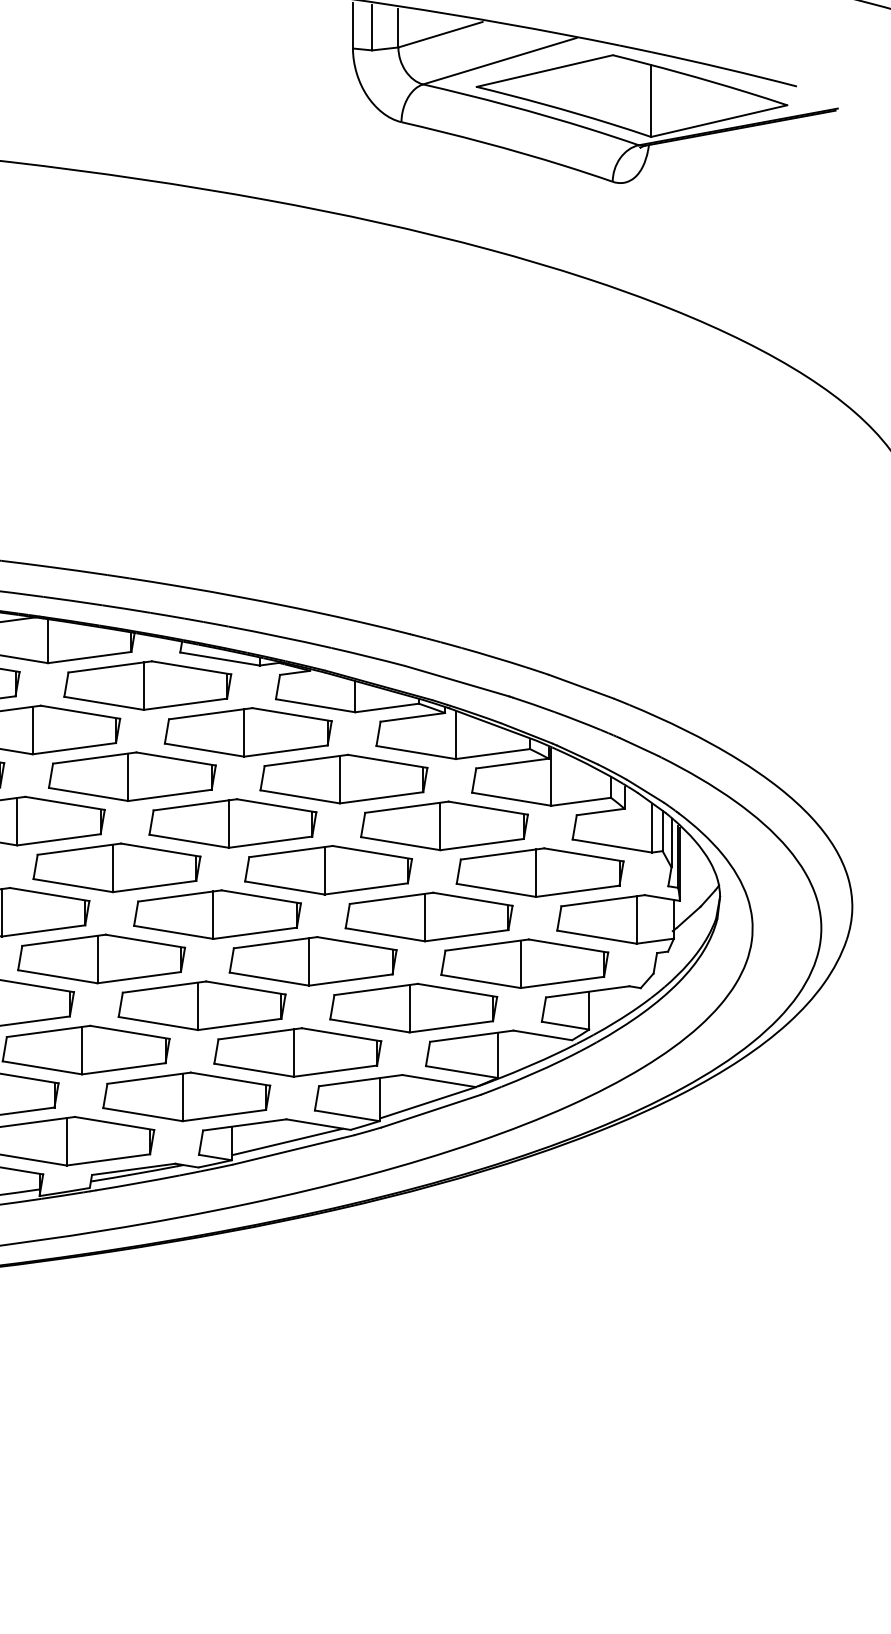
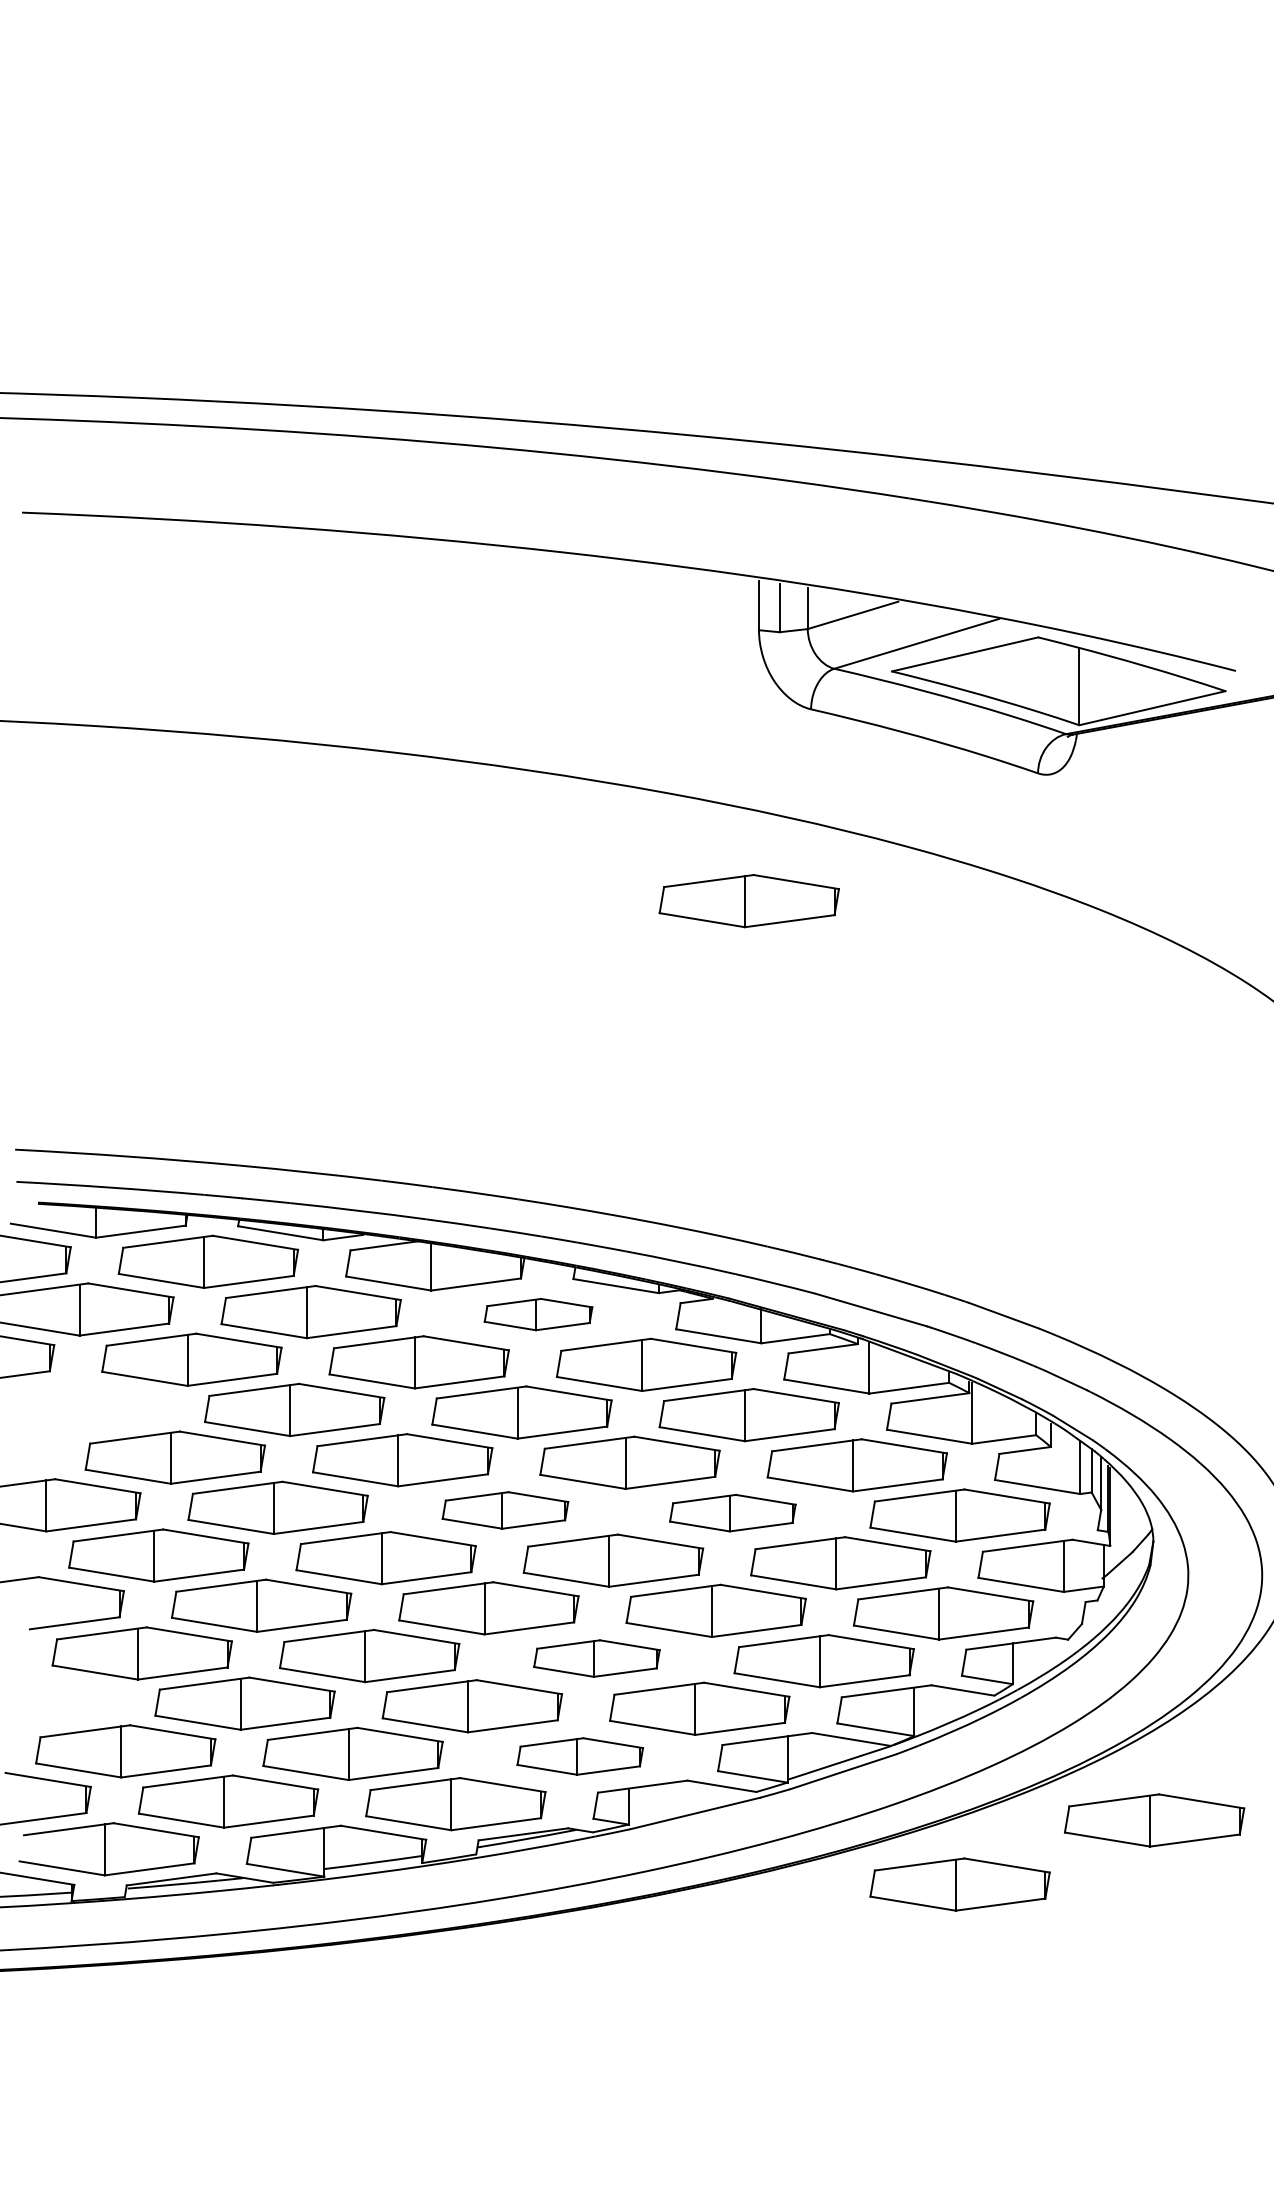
part: (343, 301) -> (748, 901), added
part: (147, 685) -> (538, 1314), size x0.6
part: (117, 867) -> (505, 1510), size x0.7
part: (328, 870) -> (732, 1513), size x0.7
part: (201, 1005) -> (596, 1658), size x0.7
part: (185, 1096) -> (579, 1756), size x0.7
line: (287, 1141) -> (688, 1804), removed
part: (721, 1156) -> (1154, 1820), added
part: (539, 1216) -> (959, 1884), added

